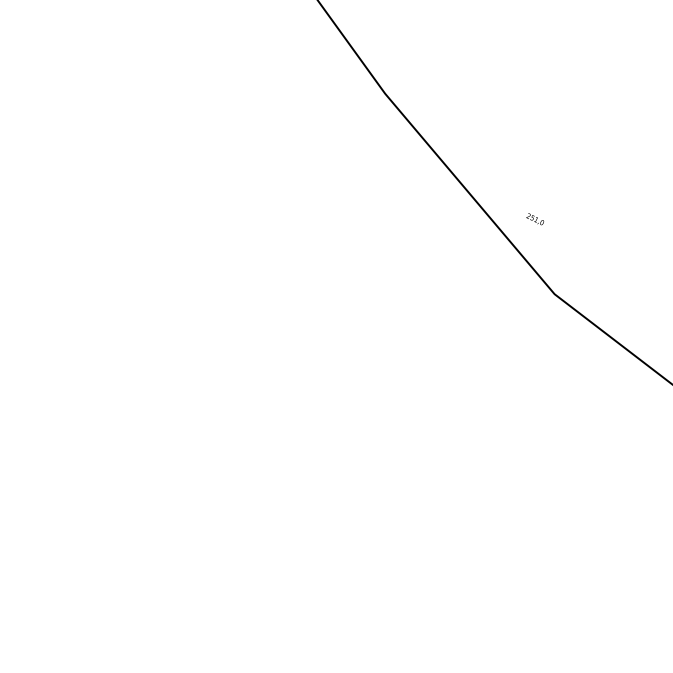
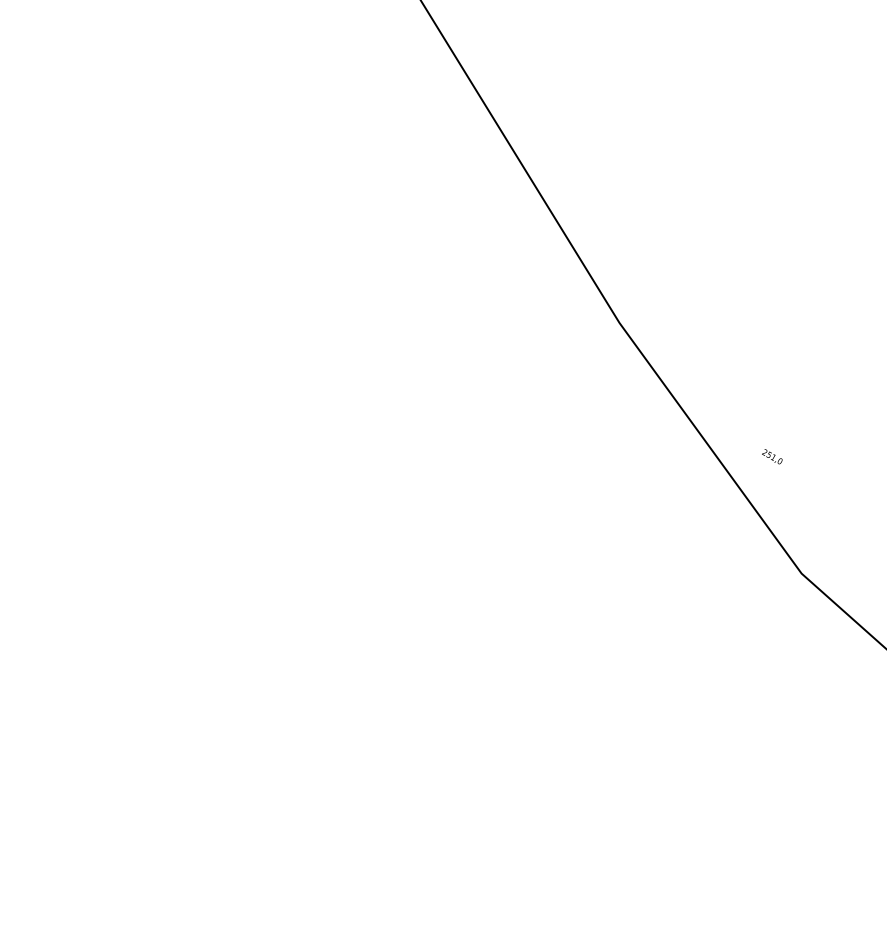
text: (535, 219) -> (772, 456), moved

